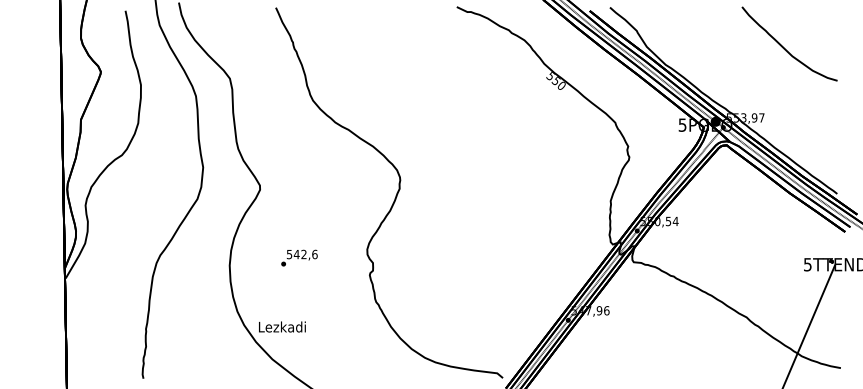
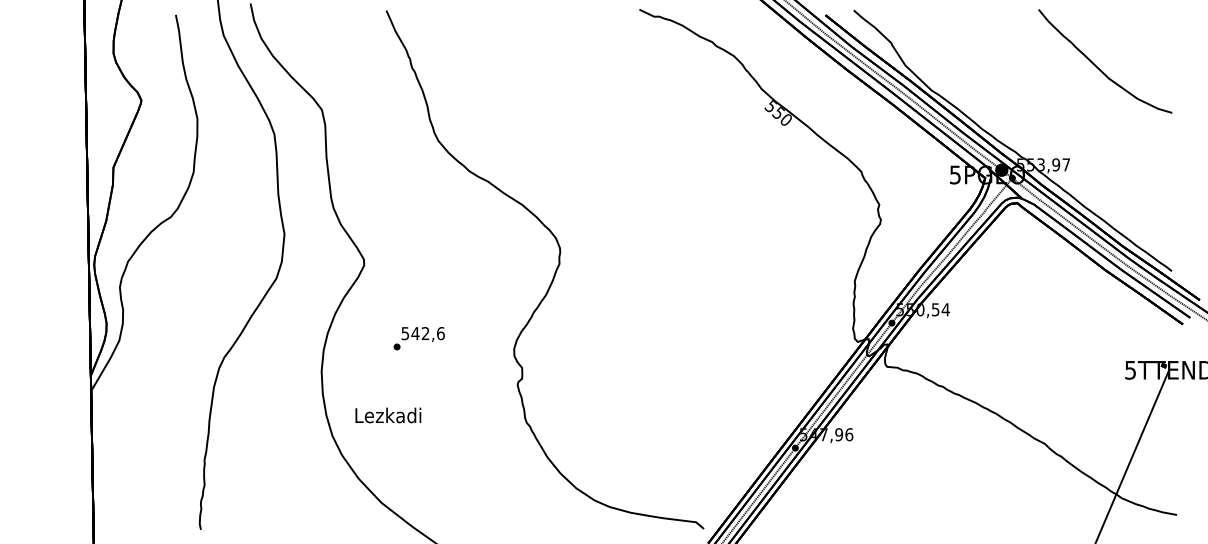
text: (299, 257) -> (419, 337), moved
text: (282, 326) -> (388, 414), moved

